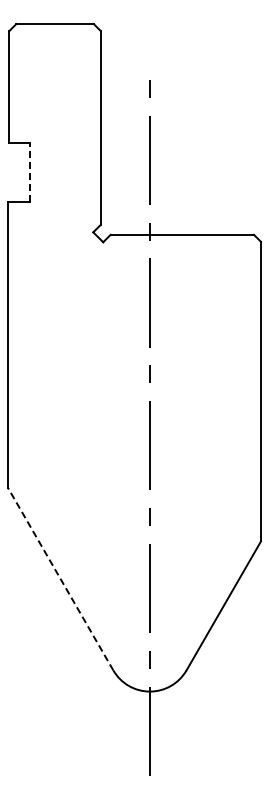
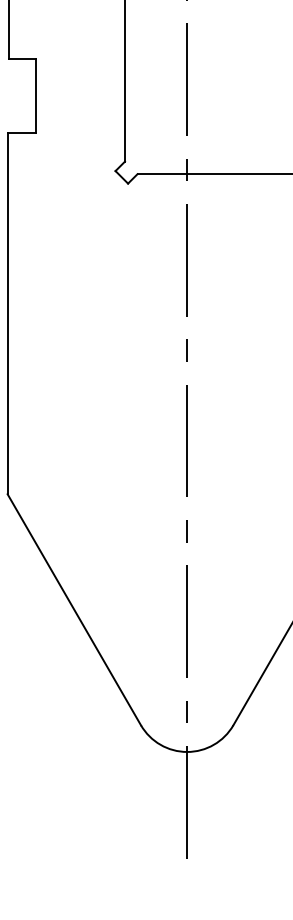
line: (30, 172) -> (36, 95), dashed -> solid
line: (60, 578) -> (74, 608), dashed -> solid

